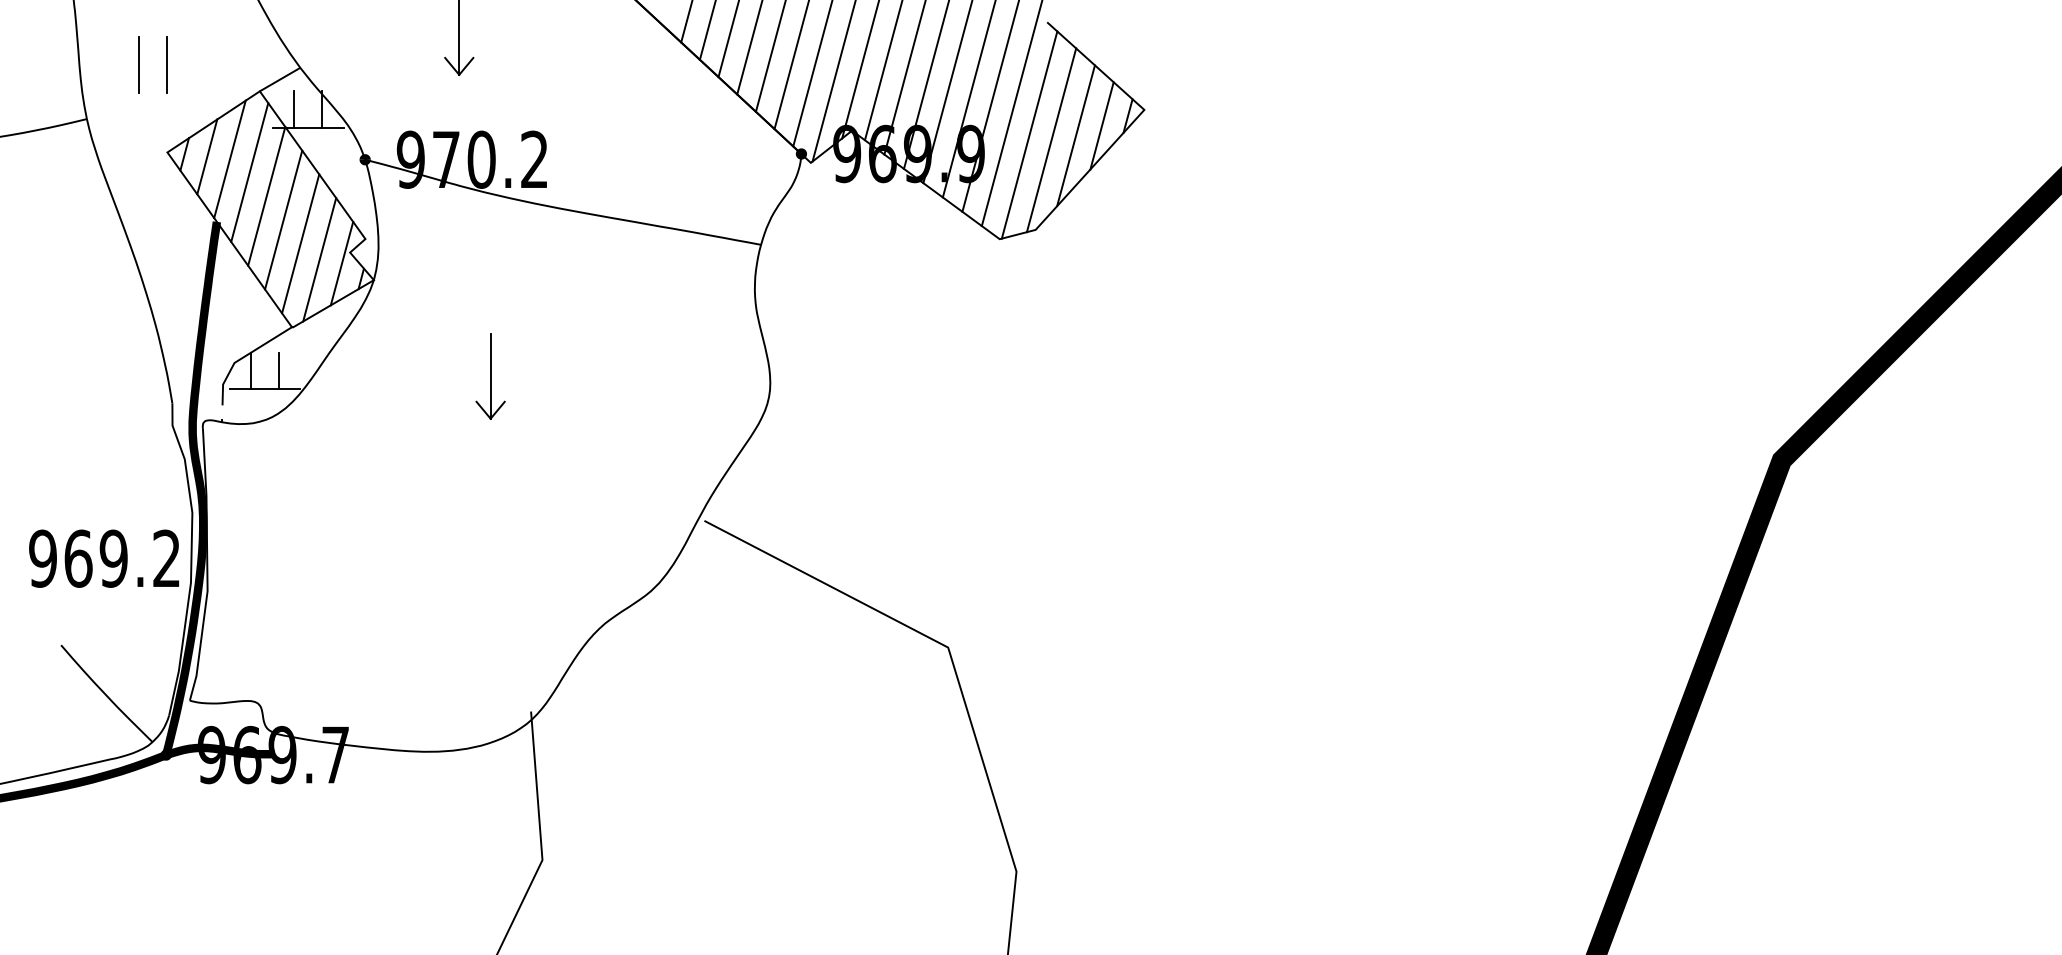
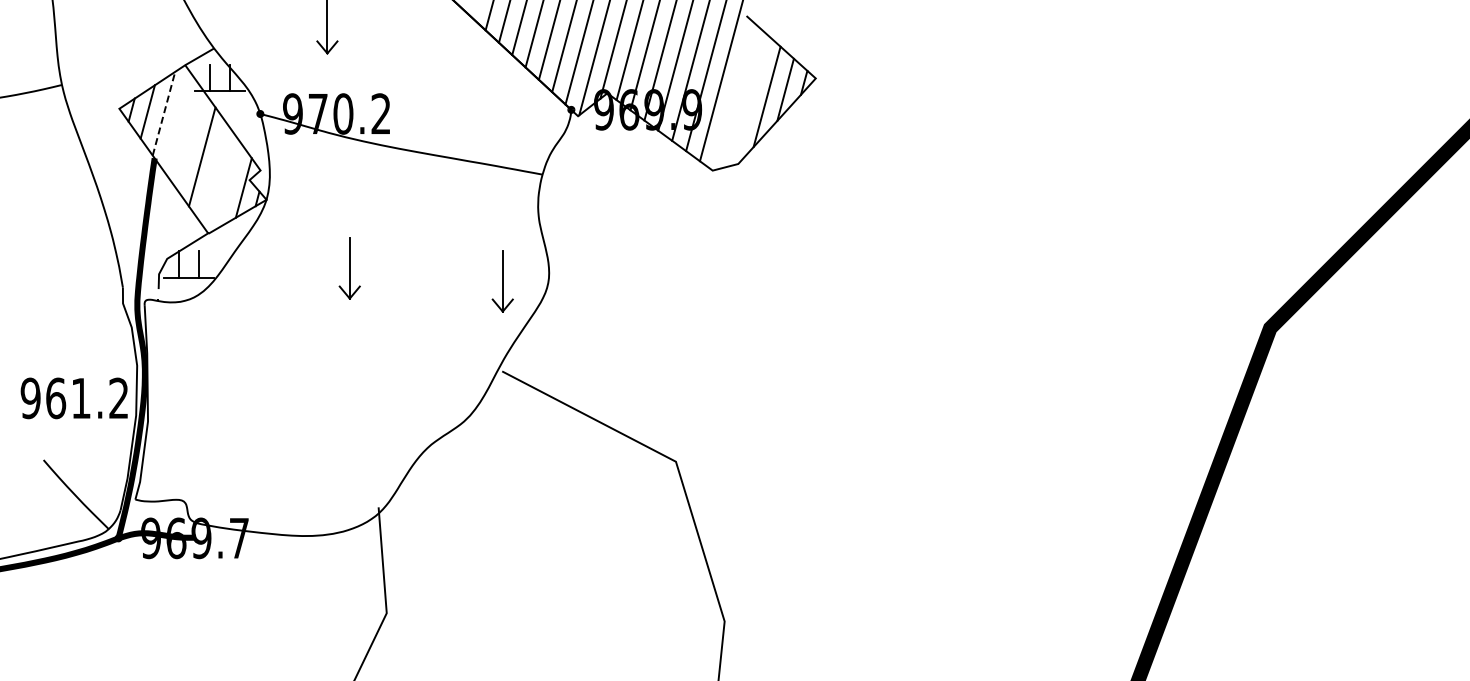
part: (139, 65) -> (99, 46), removed
line: (1028, 135) -> (733, 96), removed
line: (1051, 139) -> (749, 99), removed
line: (230, 159) -> (164, 113), solid -> dashed
line: (248, 171) -> (177, 122), removed
line: (265, 195) -> (189, 139), removed
line: (300, 243) -> (214, 173), removed
line: (319, 260) -> (227, 185), removed
part: (704, 394) -> (502, 281), added
text: (112, 558) -> (80, 398), 969.2 -> 961.2

